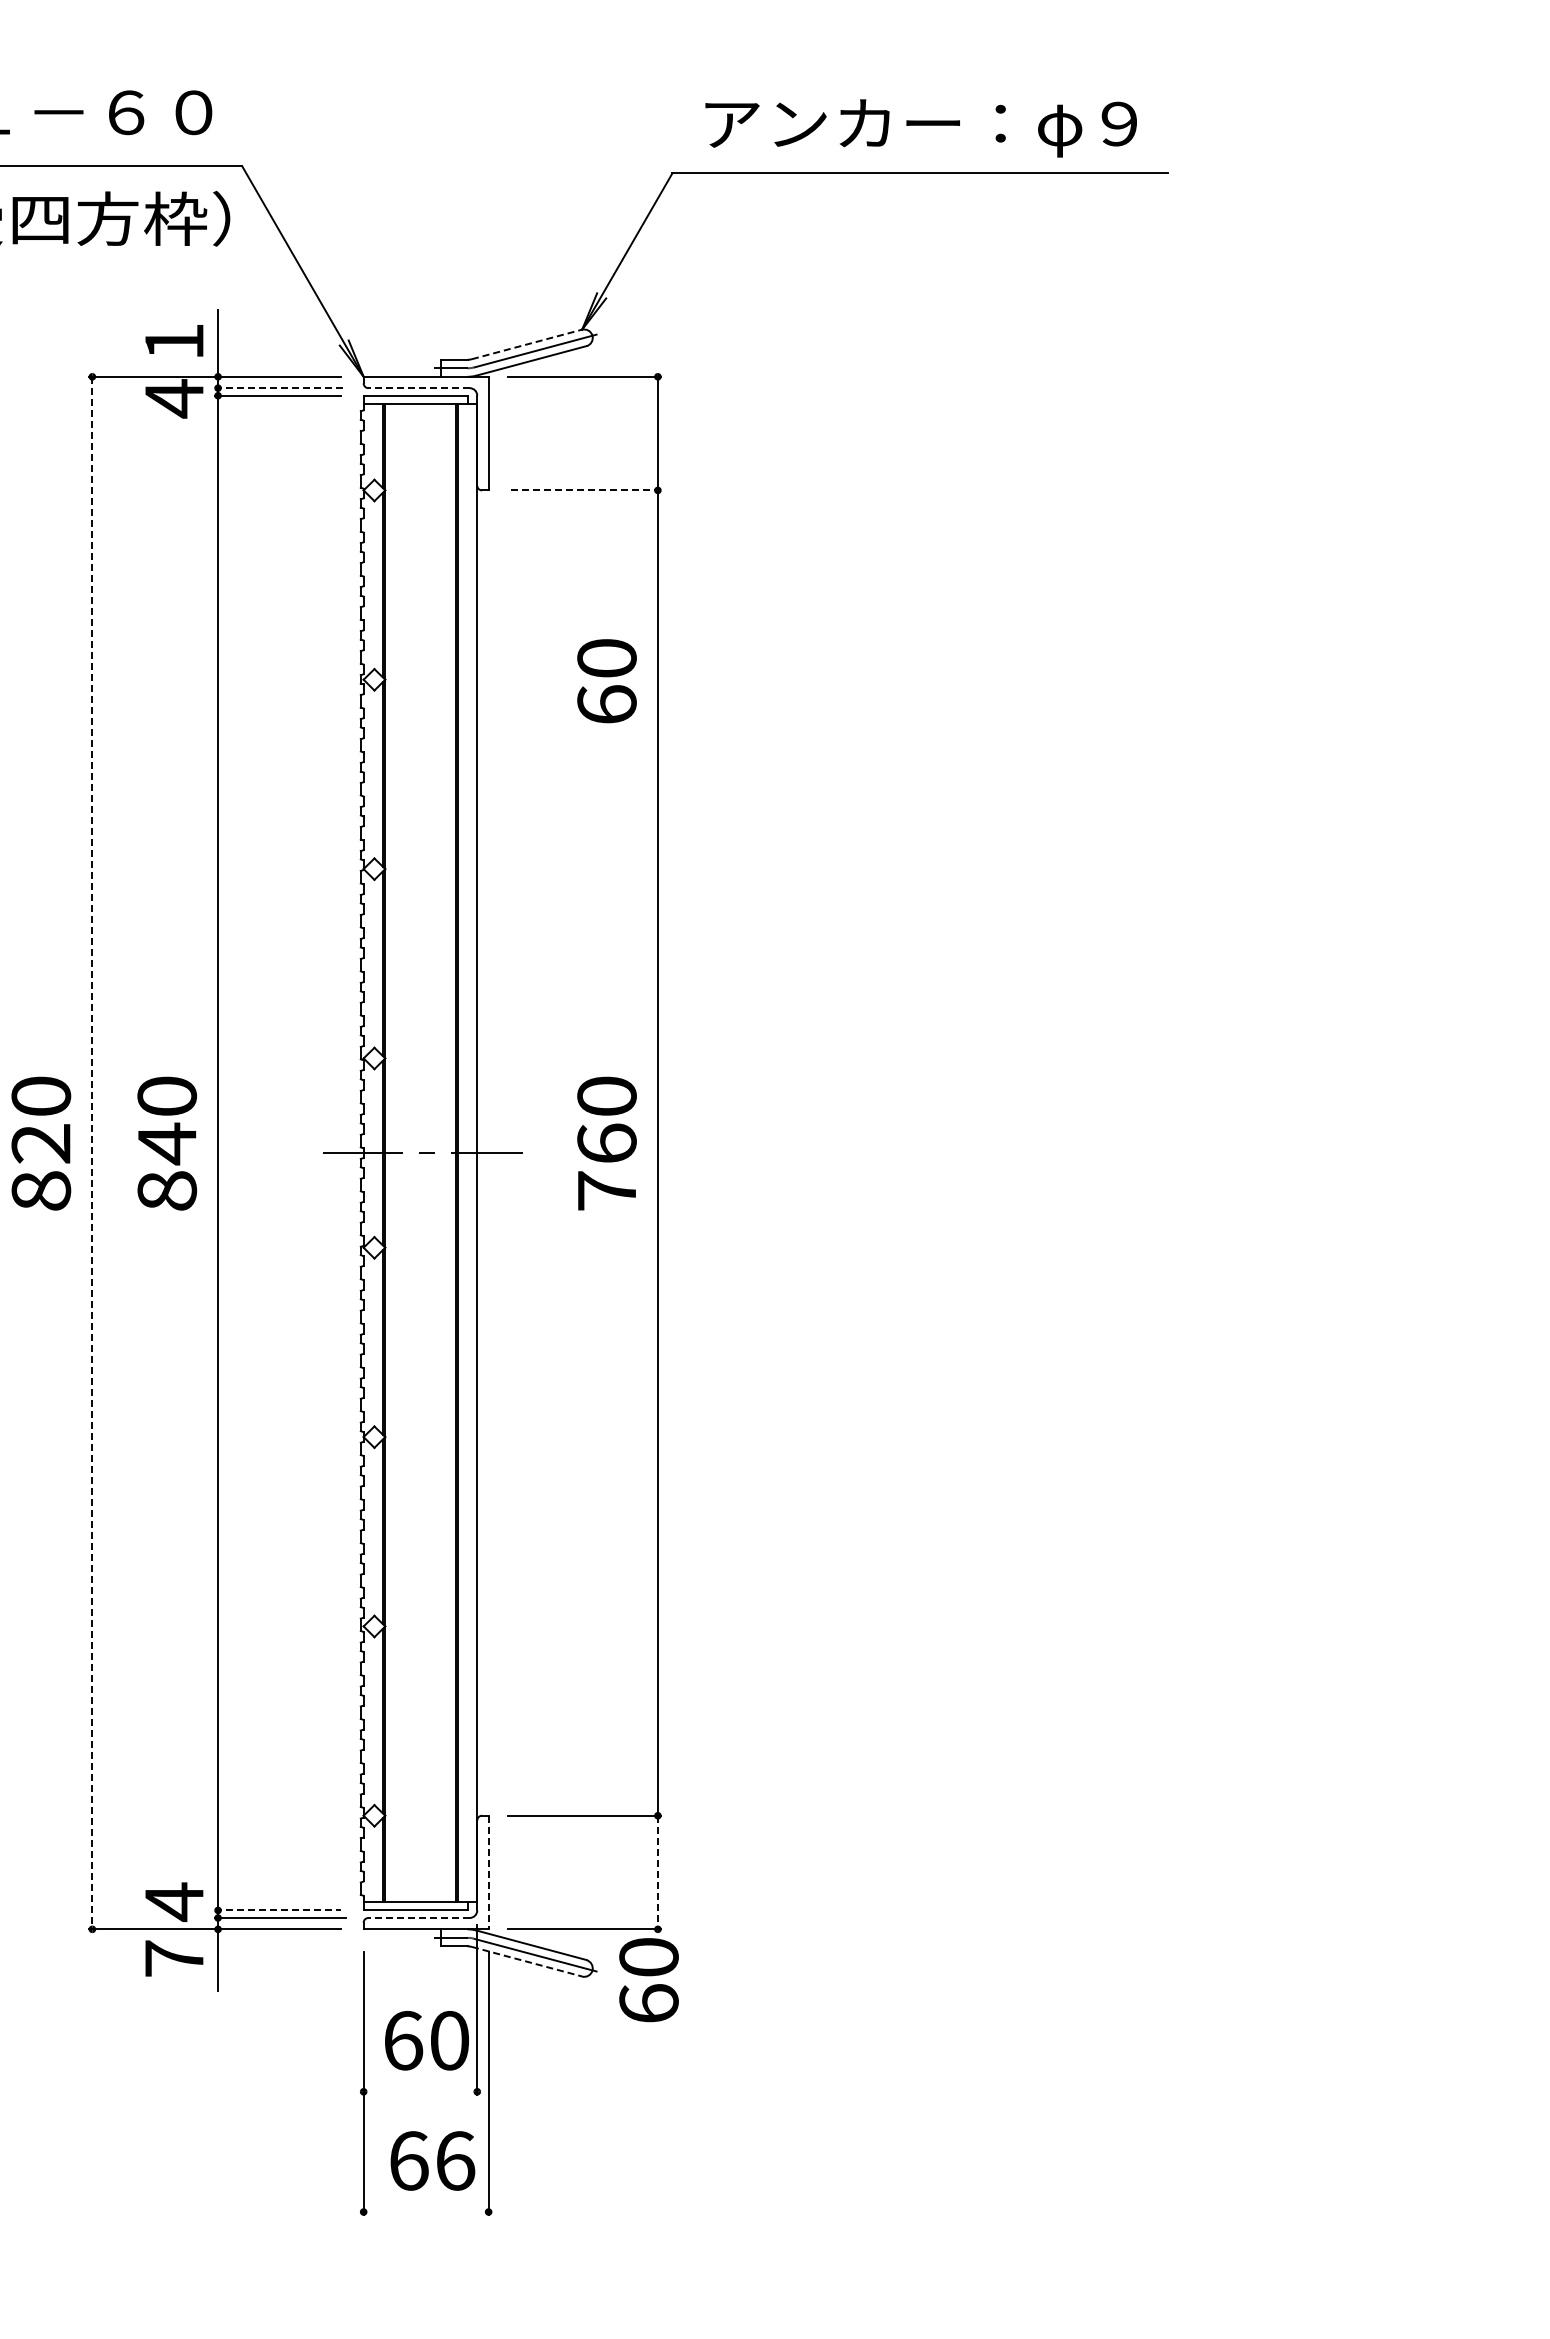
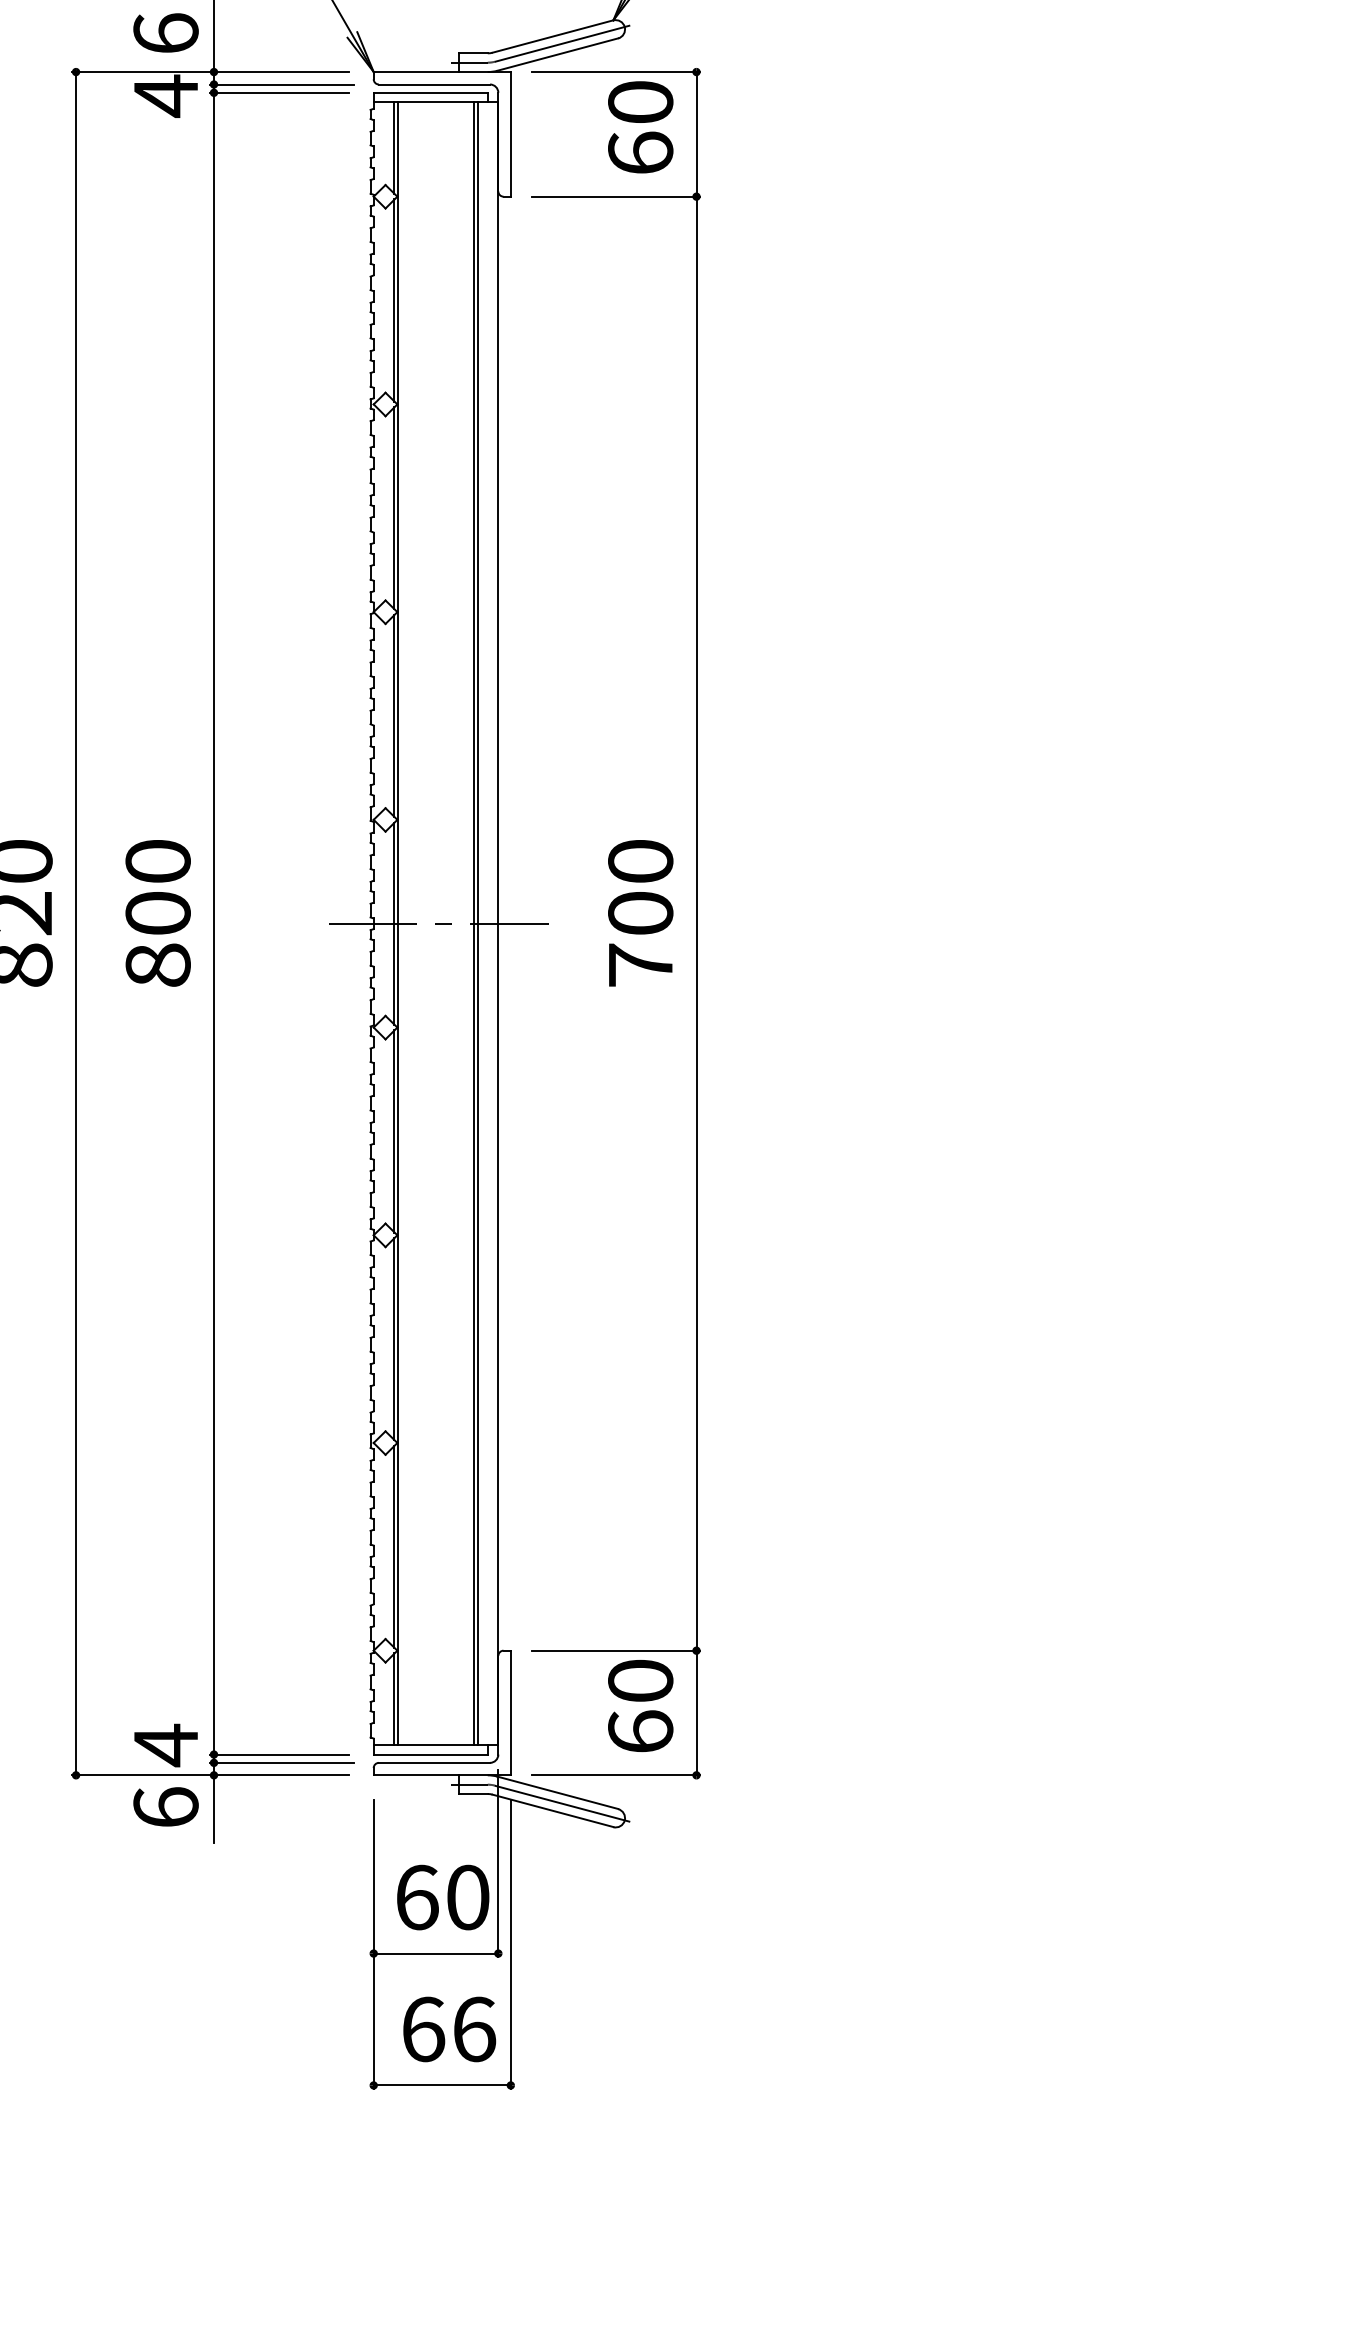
text: (174, 341) -> (166, 33), 1 -> 6
line: (527, 344) -> (553, 36), dashed -> solid
line: (280, 388) -> (282, 84), dashed -> solid
line: (419, 388) -> (434, 84), dashed -> solid
line: (584, 490) -> (615, 196), dashed -> solid
text: (606, 681) -> (640, 127), moved
text: (606, 1142) -> (640, 912), 760 -> 700
text: (167, 1143) -> (158, 913), 840 -> 800
line: (92, 1153) -> (76, 924), dashed -> solid
line: (488, 1872) -> (510, 1712), dashed -> solid
line: (657, 1872) -> (696, 1712), dashed -> solid
line: (278, 1910) -> (280, 1754), dashed -> solid
line: (419, 1917) -> (434, 1762), dashed -> solid
text: (174, 1958) -> (166, 1807), 7 -> 6
line: (527, 1961) -> (553, 1810), dashed -> solid
text: (648, 1980) -> (640, 1706), moved
line: (420, 2091) -> (436, 1953), added
line: (425, 2212) -> (441, 2085), added

